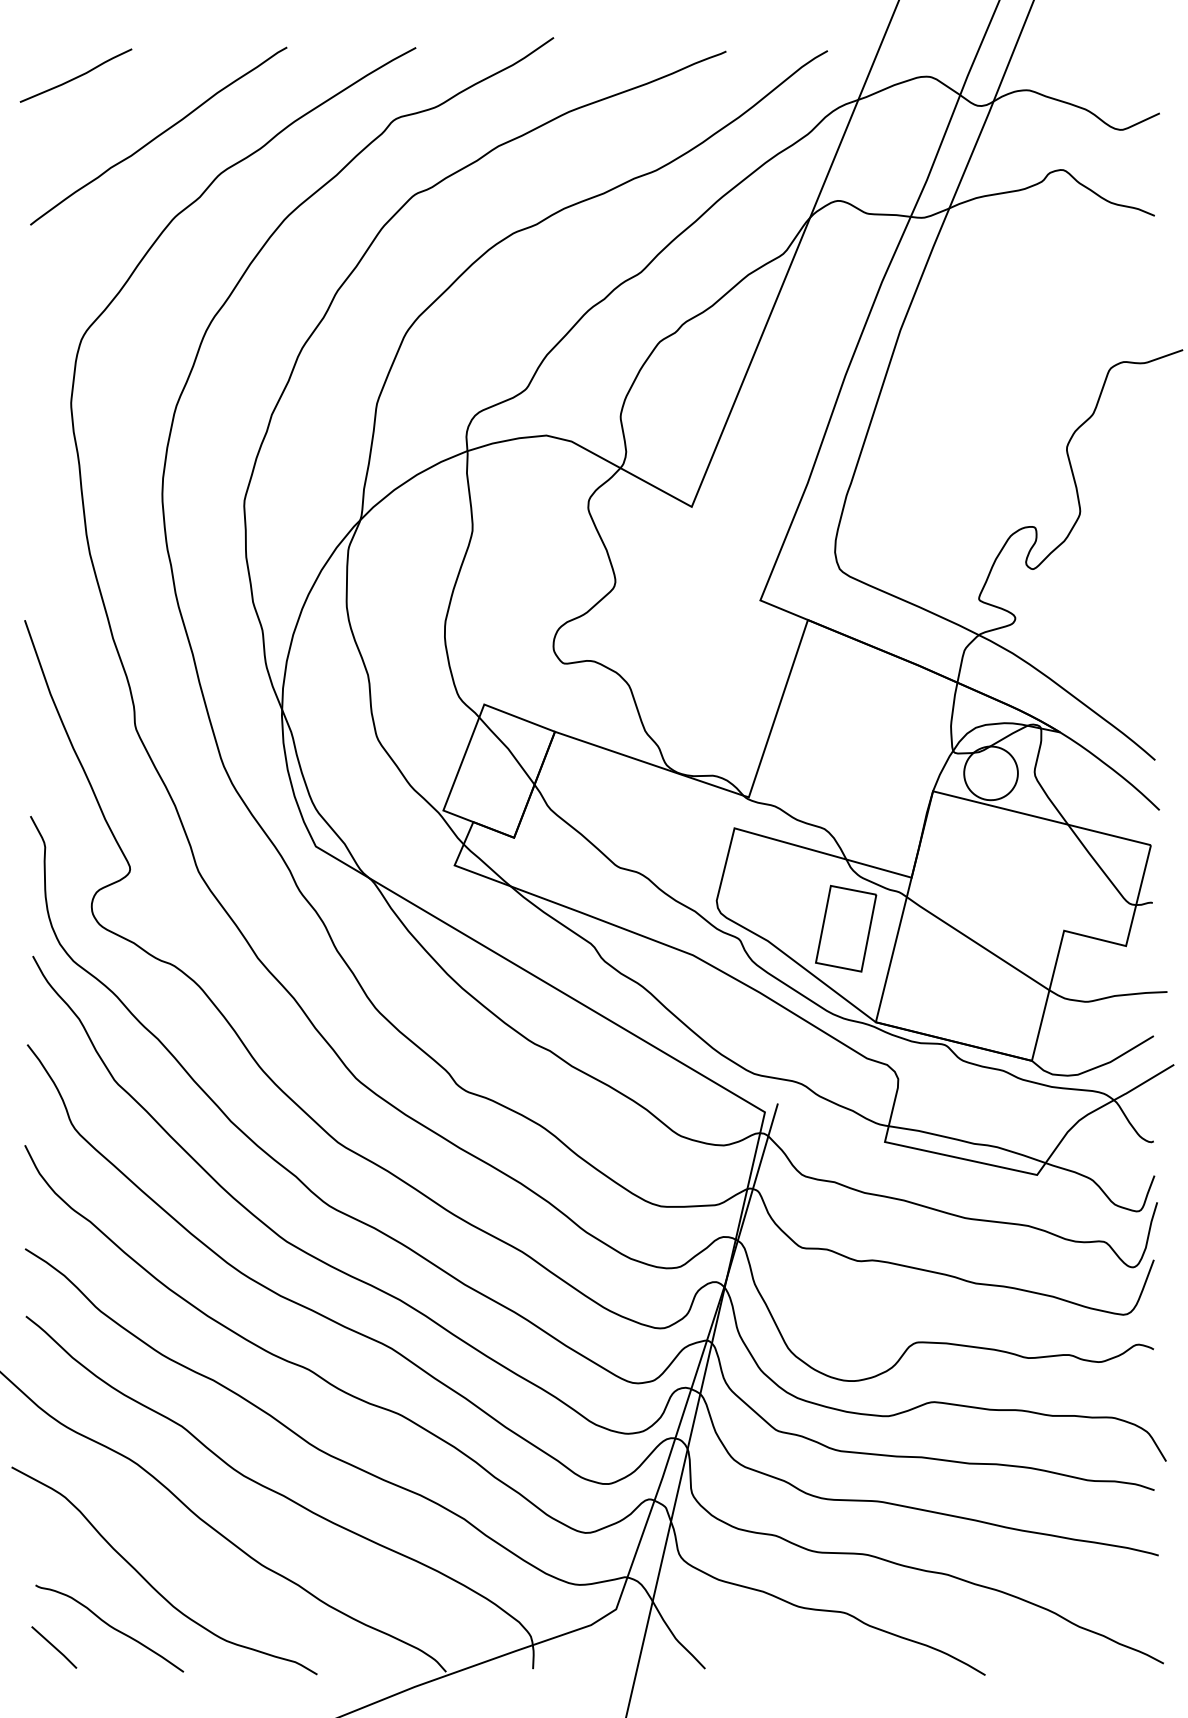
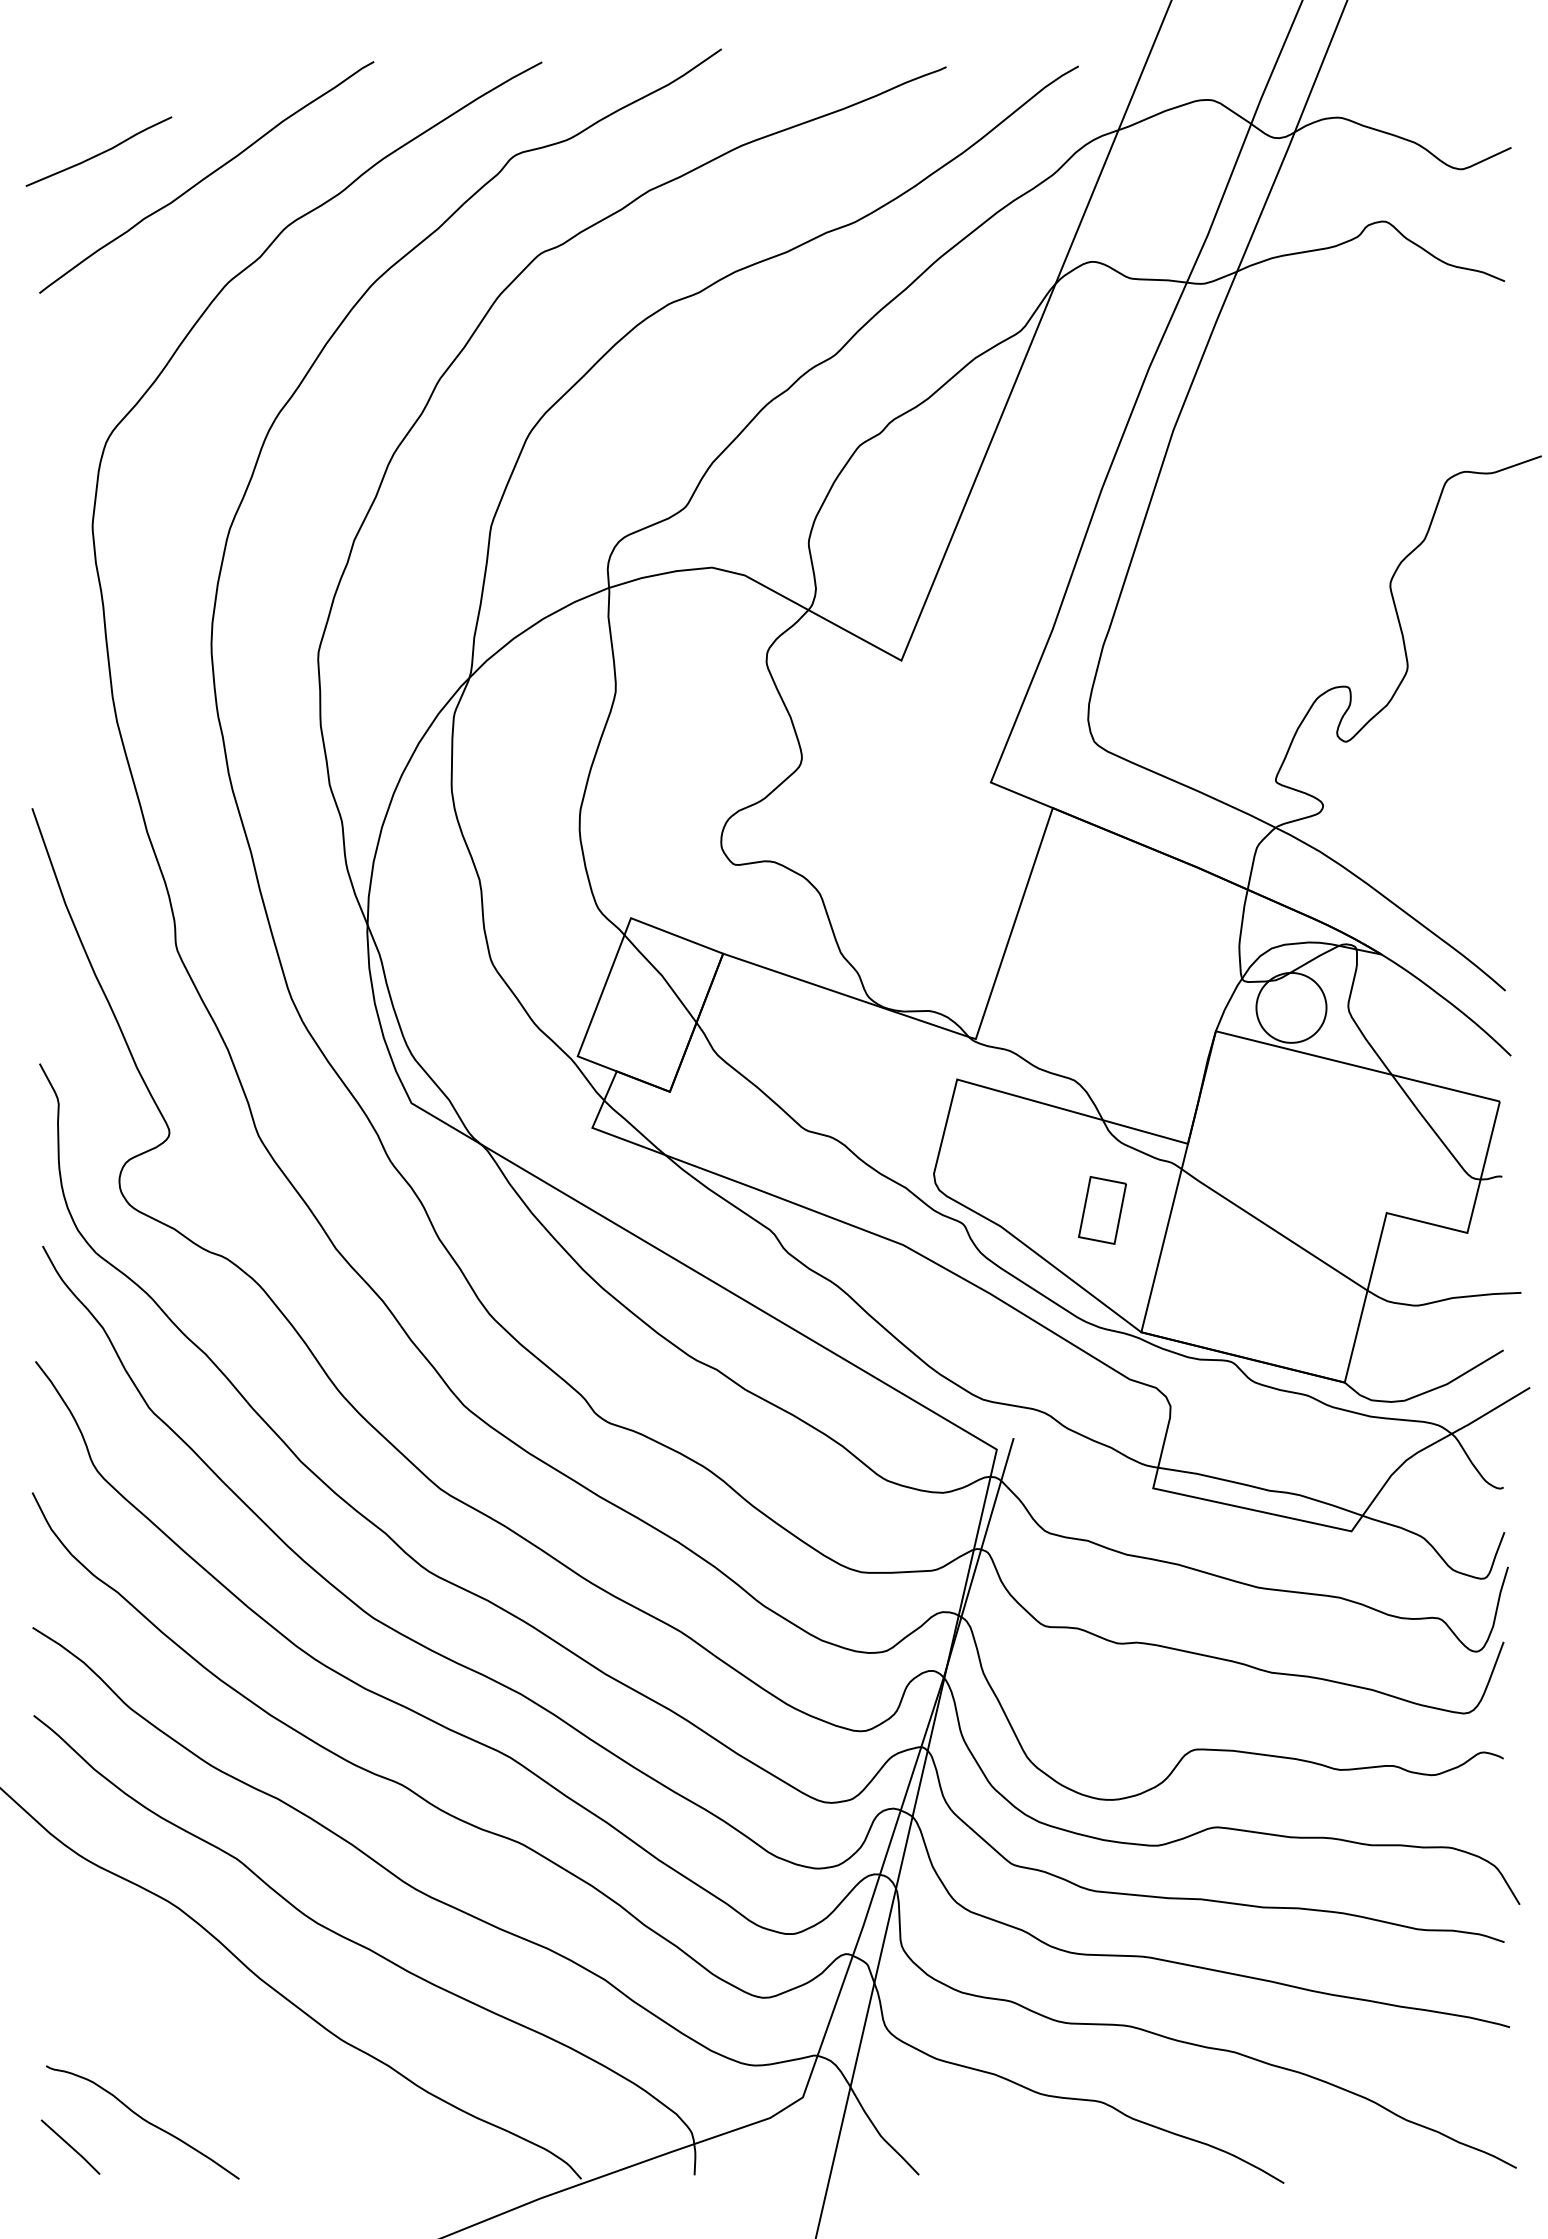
curve: (75, 77) -> (98, 153), moved
part: (846, 928) -> (1102, 1210), size x0.6
curve: (150, 1583) -> (195, 2063), removed

